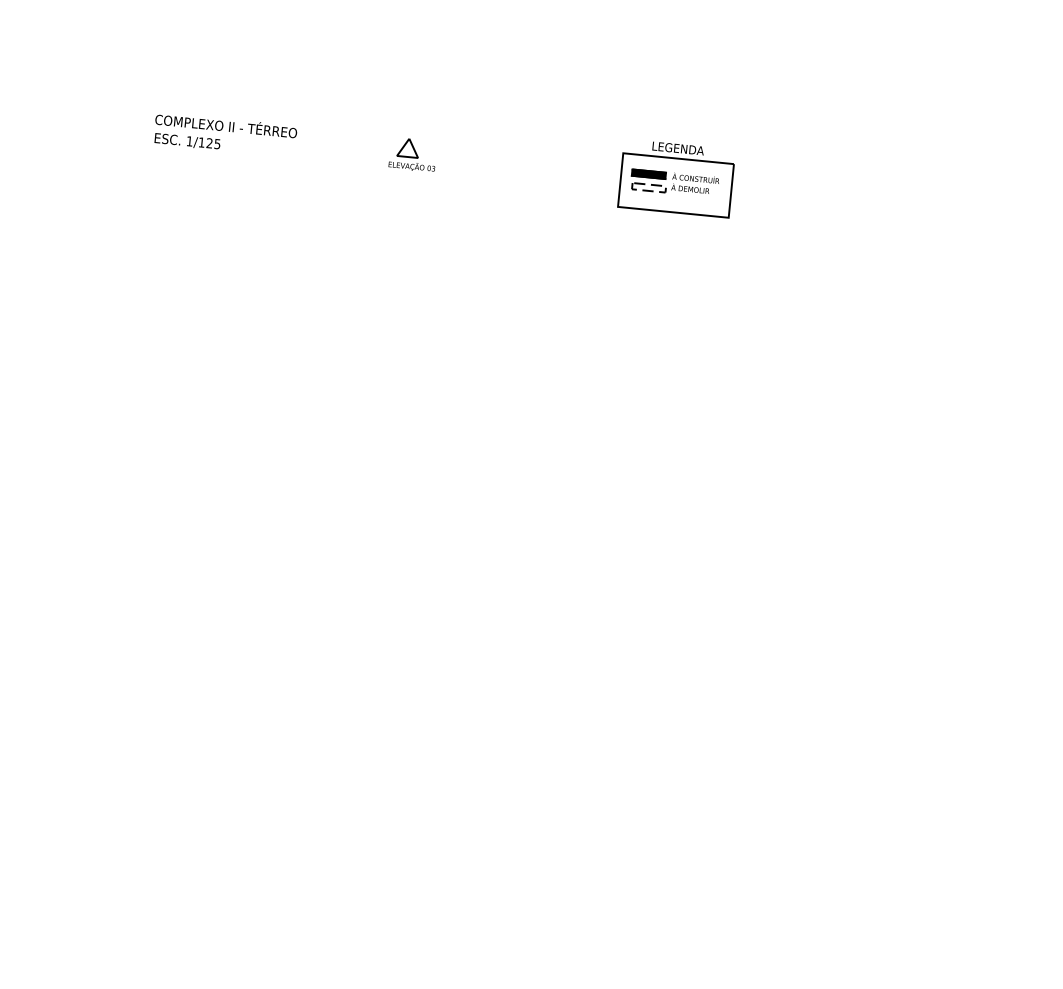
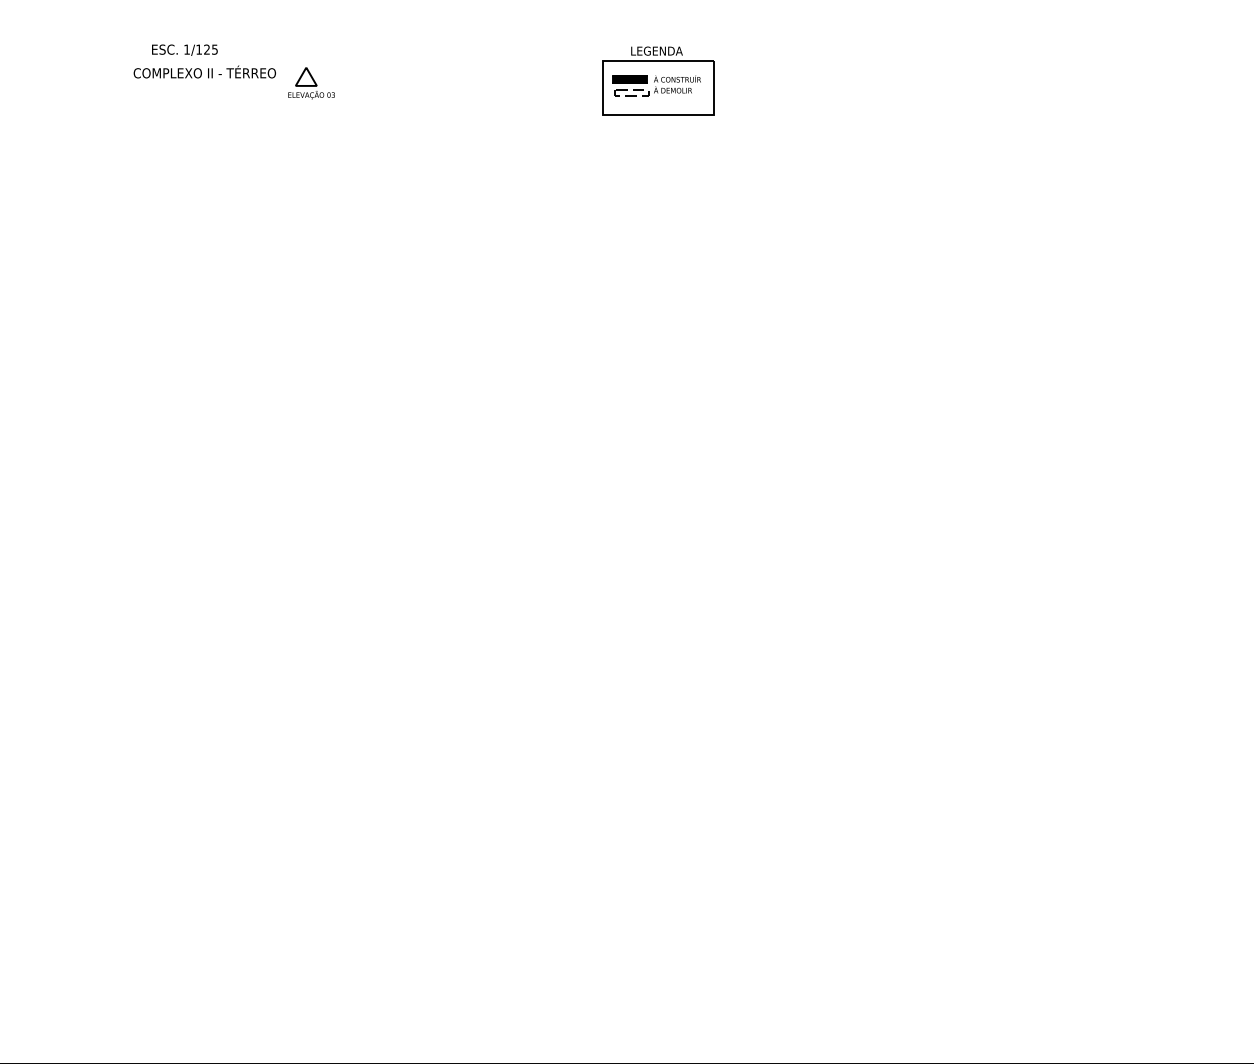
text: (187, 140) -> (184, 49), moved
part: (412, 155) -> (311, 83), moved

